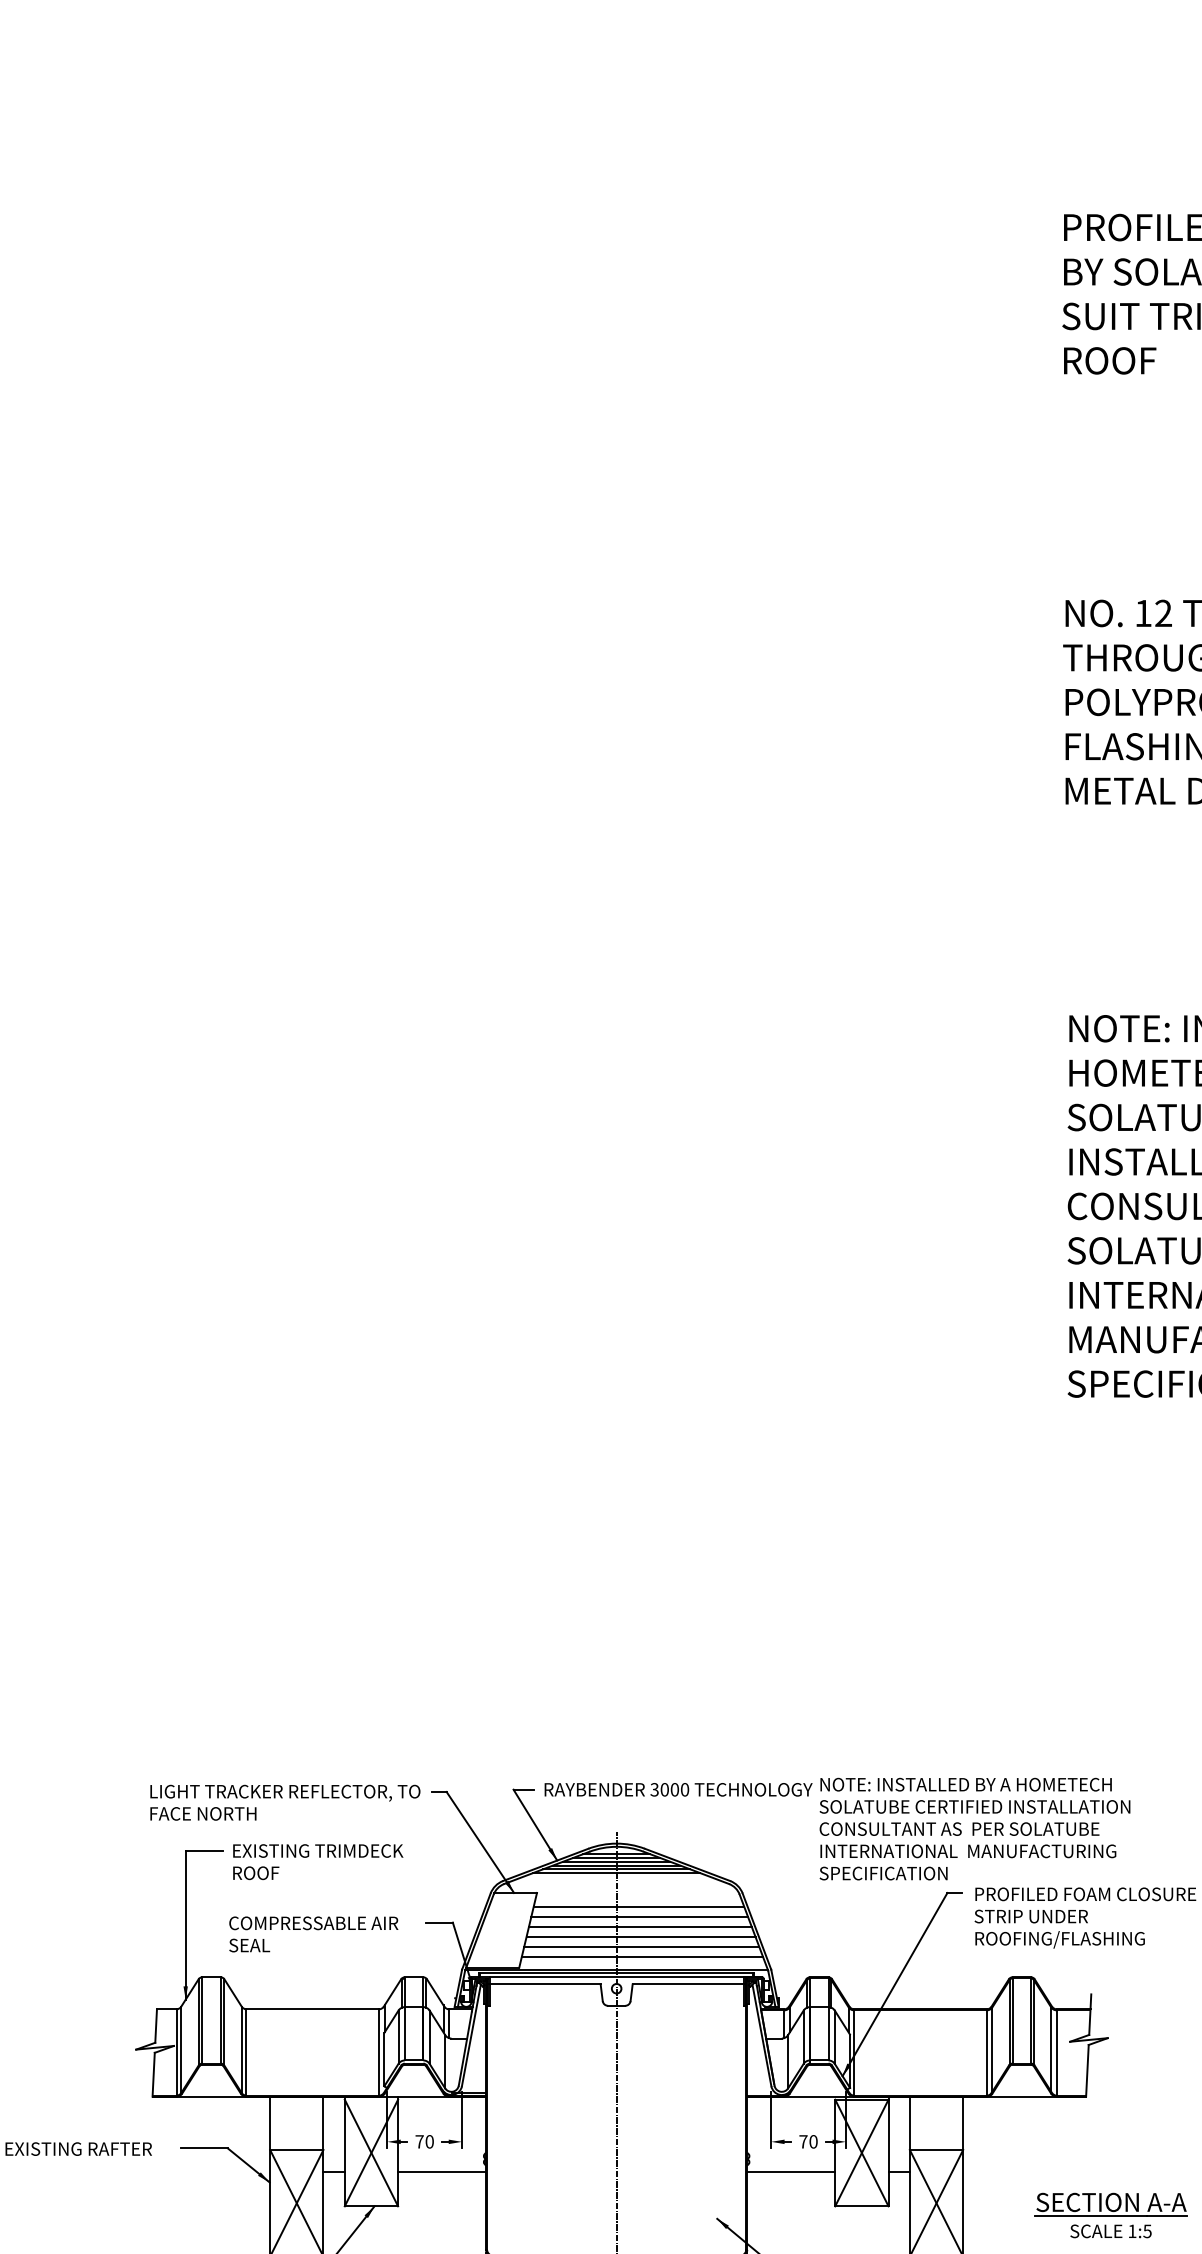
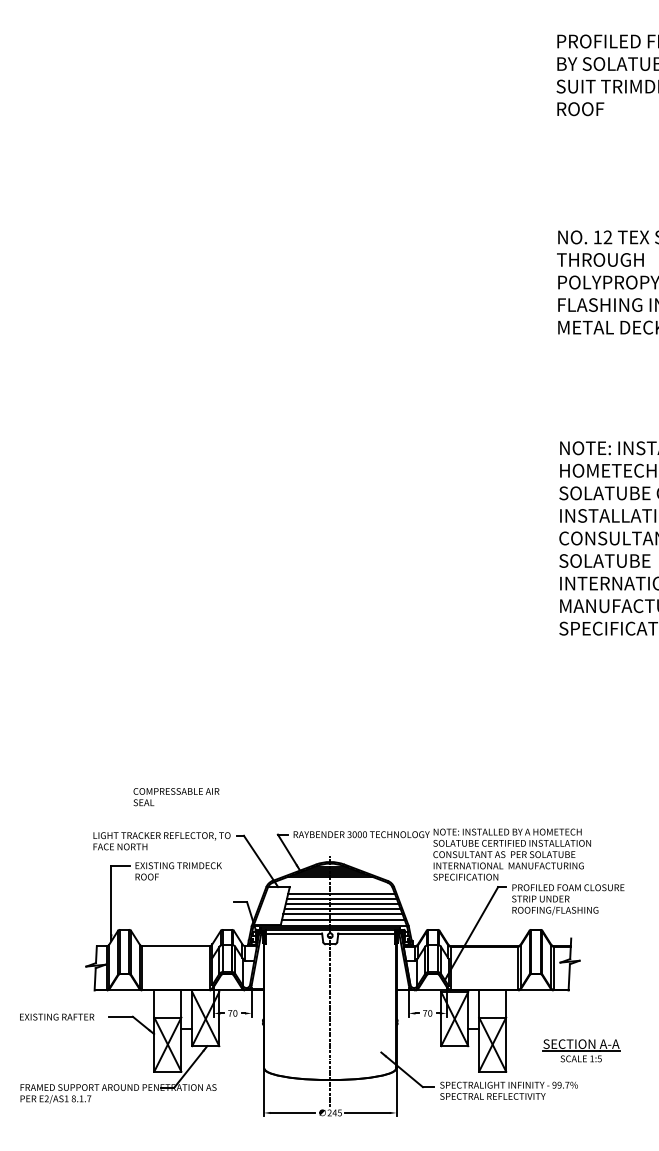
text: (313, 1935) -> (176, 797), moved
line: (441, 2171) -> (241, 1028), removed
line: (790, 2171) -> (418, 1028), removed

